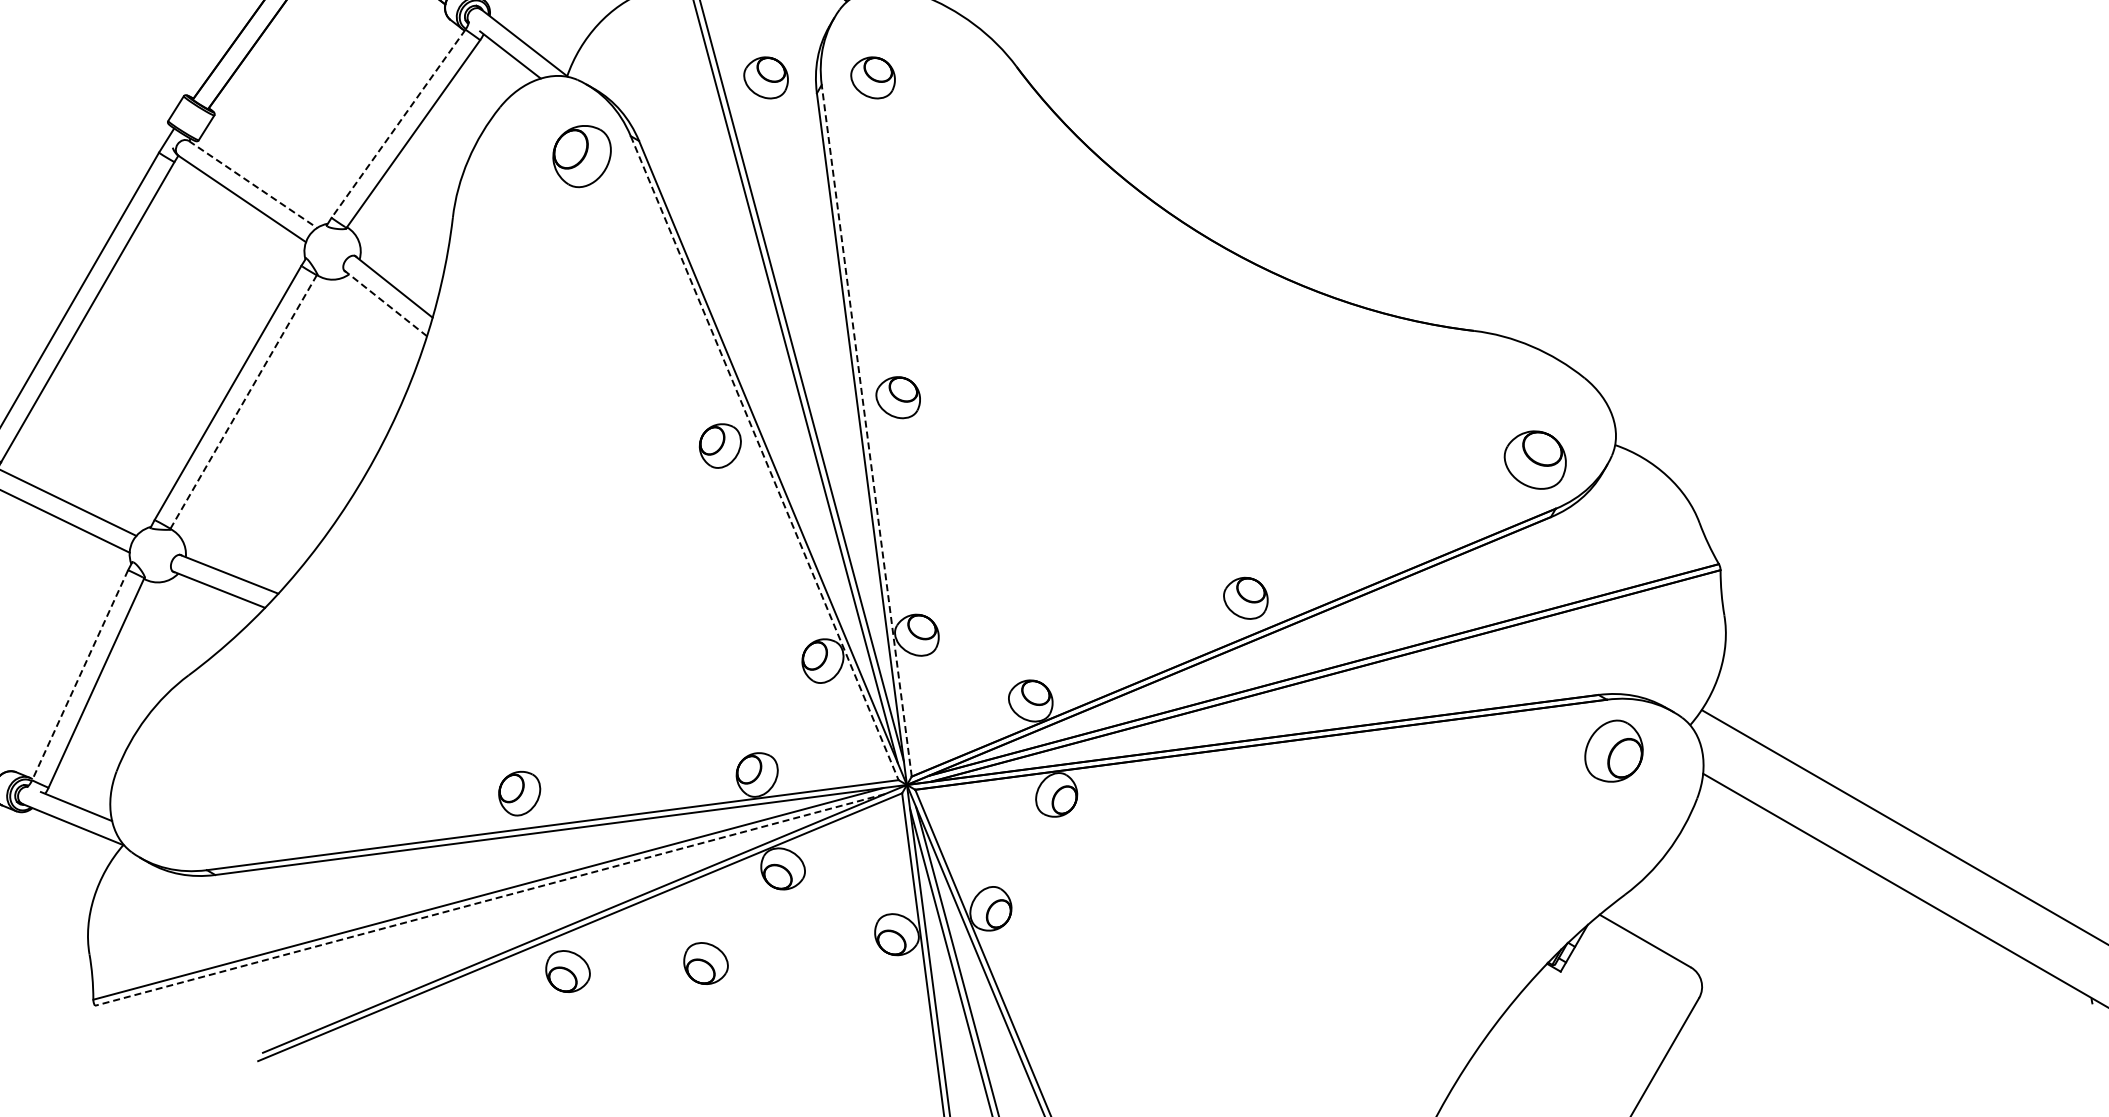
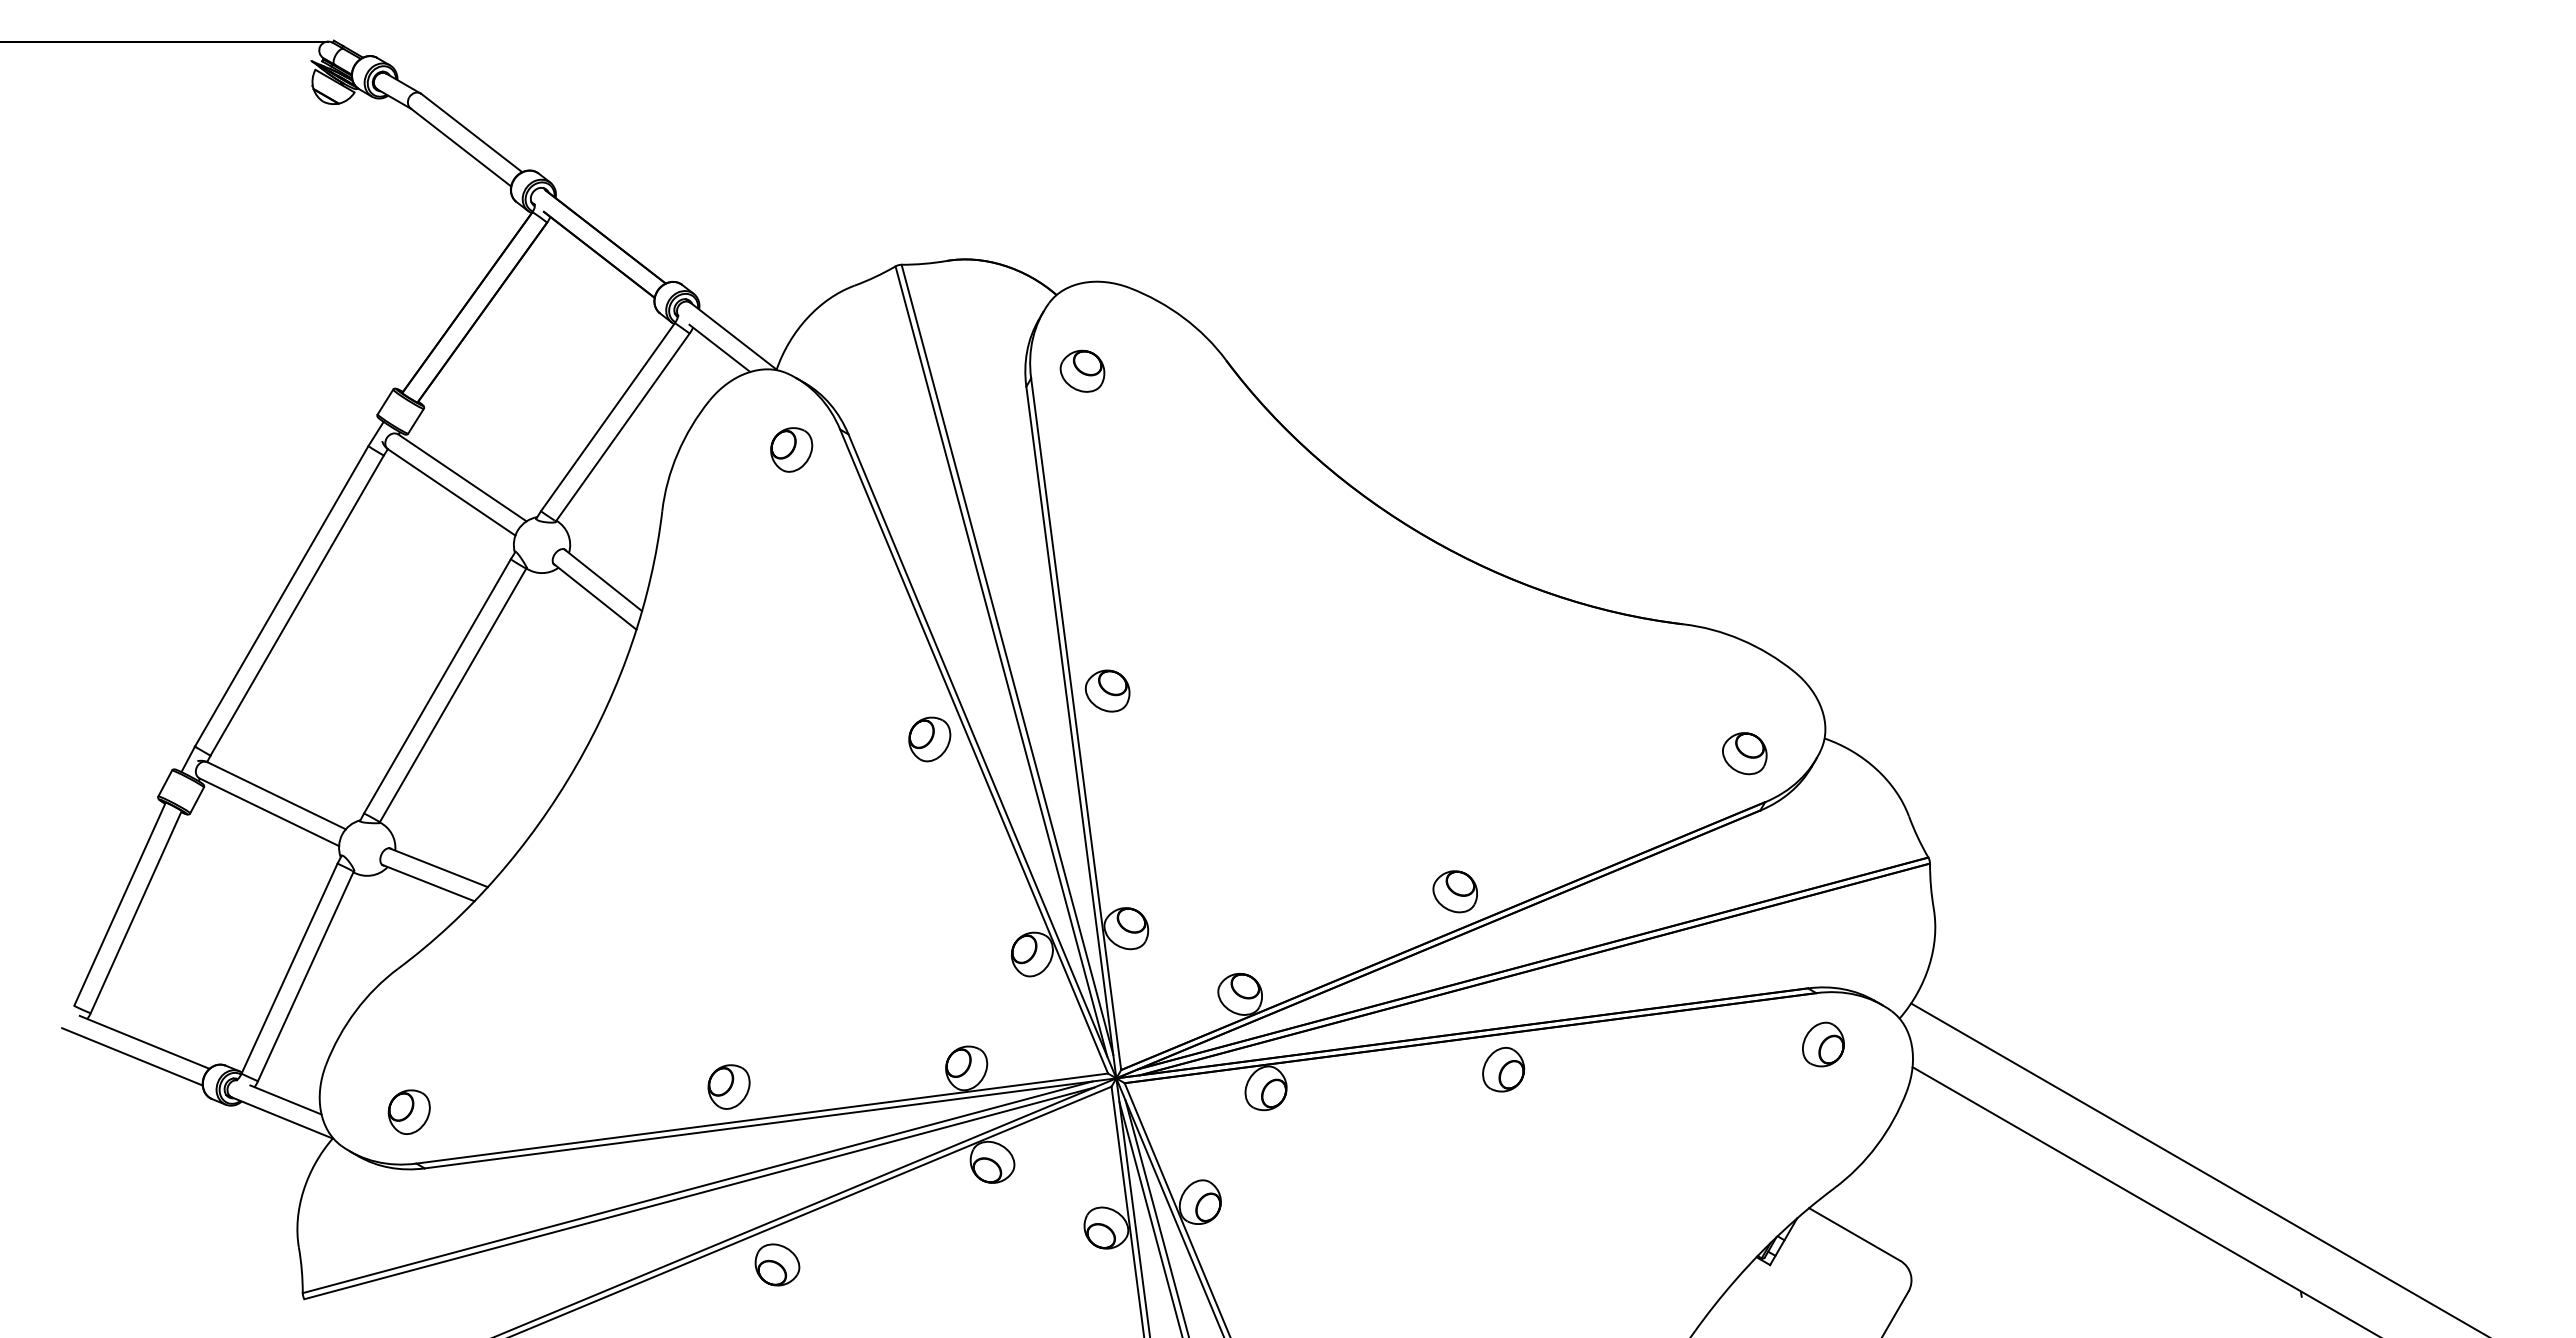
part: (766, 77) -> (975, 370), removed
line: (398, 124) -> (607, 417), dashed -> solid
part: (582, 156) -> (791, 449), size x0.71
line: (253, 185) -> (462, 478), dashed -> solid
line: (385, 303) -> (594, 596), dashed -> solid
line: (244, 402) -> (453, 695), dashed -> solid
line: (867, 431) -> (1076, 724), dashed -> solid
line: (765, 458) -> (974, 751), dashed -> solid
part: (1535, 460) -> (1744, 753), size x0.71
line: (80, 676) -> (289, 969), dashed -> solid
part: (1614, 751) -> (1823, 1044), size x0.71
part: (1294, 776) -> (1503, 1069), added
part: (199, 818) -> (408, 1111), added
line: (490, 900) -> (699, 1193), dashed -> solid
part: (706, 963) -> (915, 1256), removed

